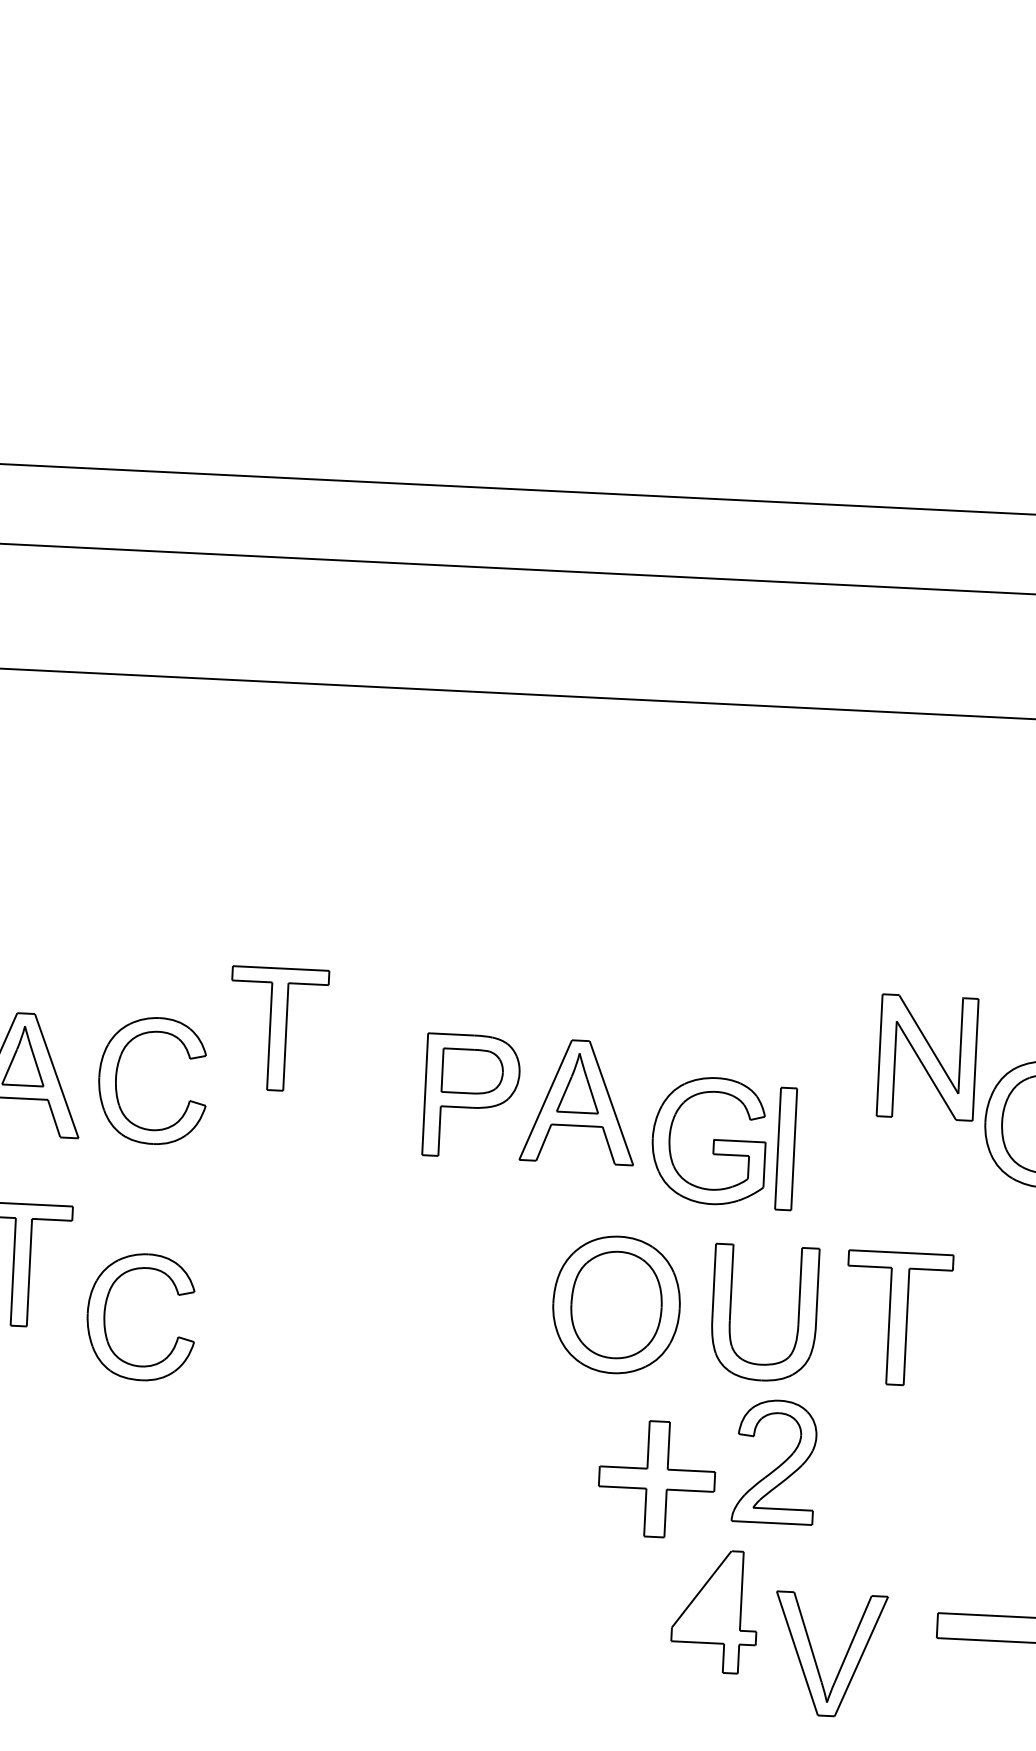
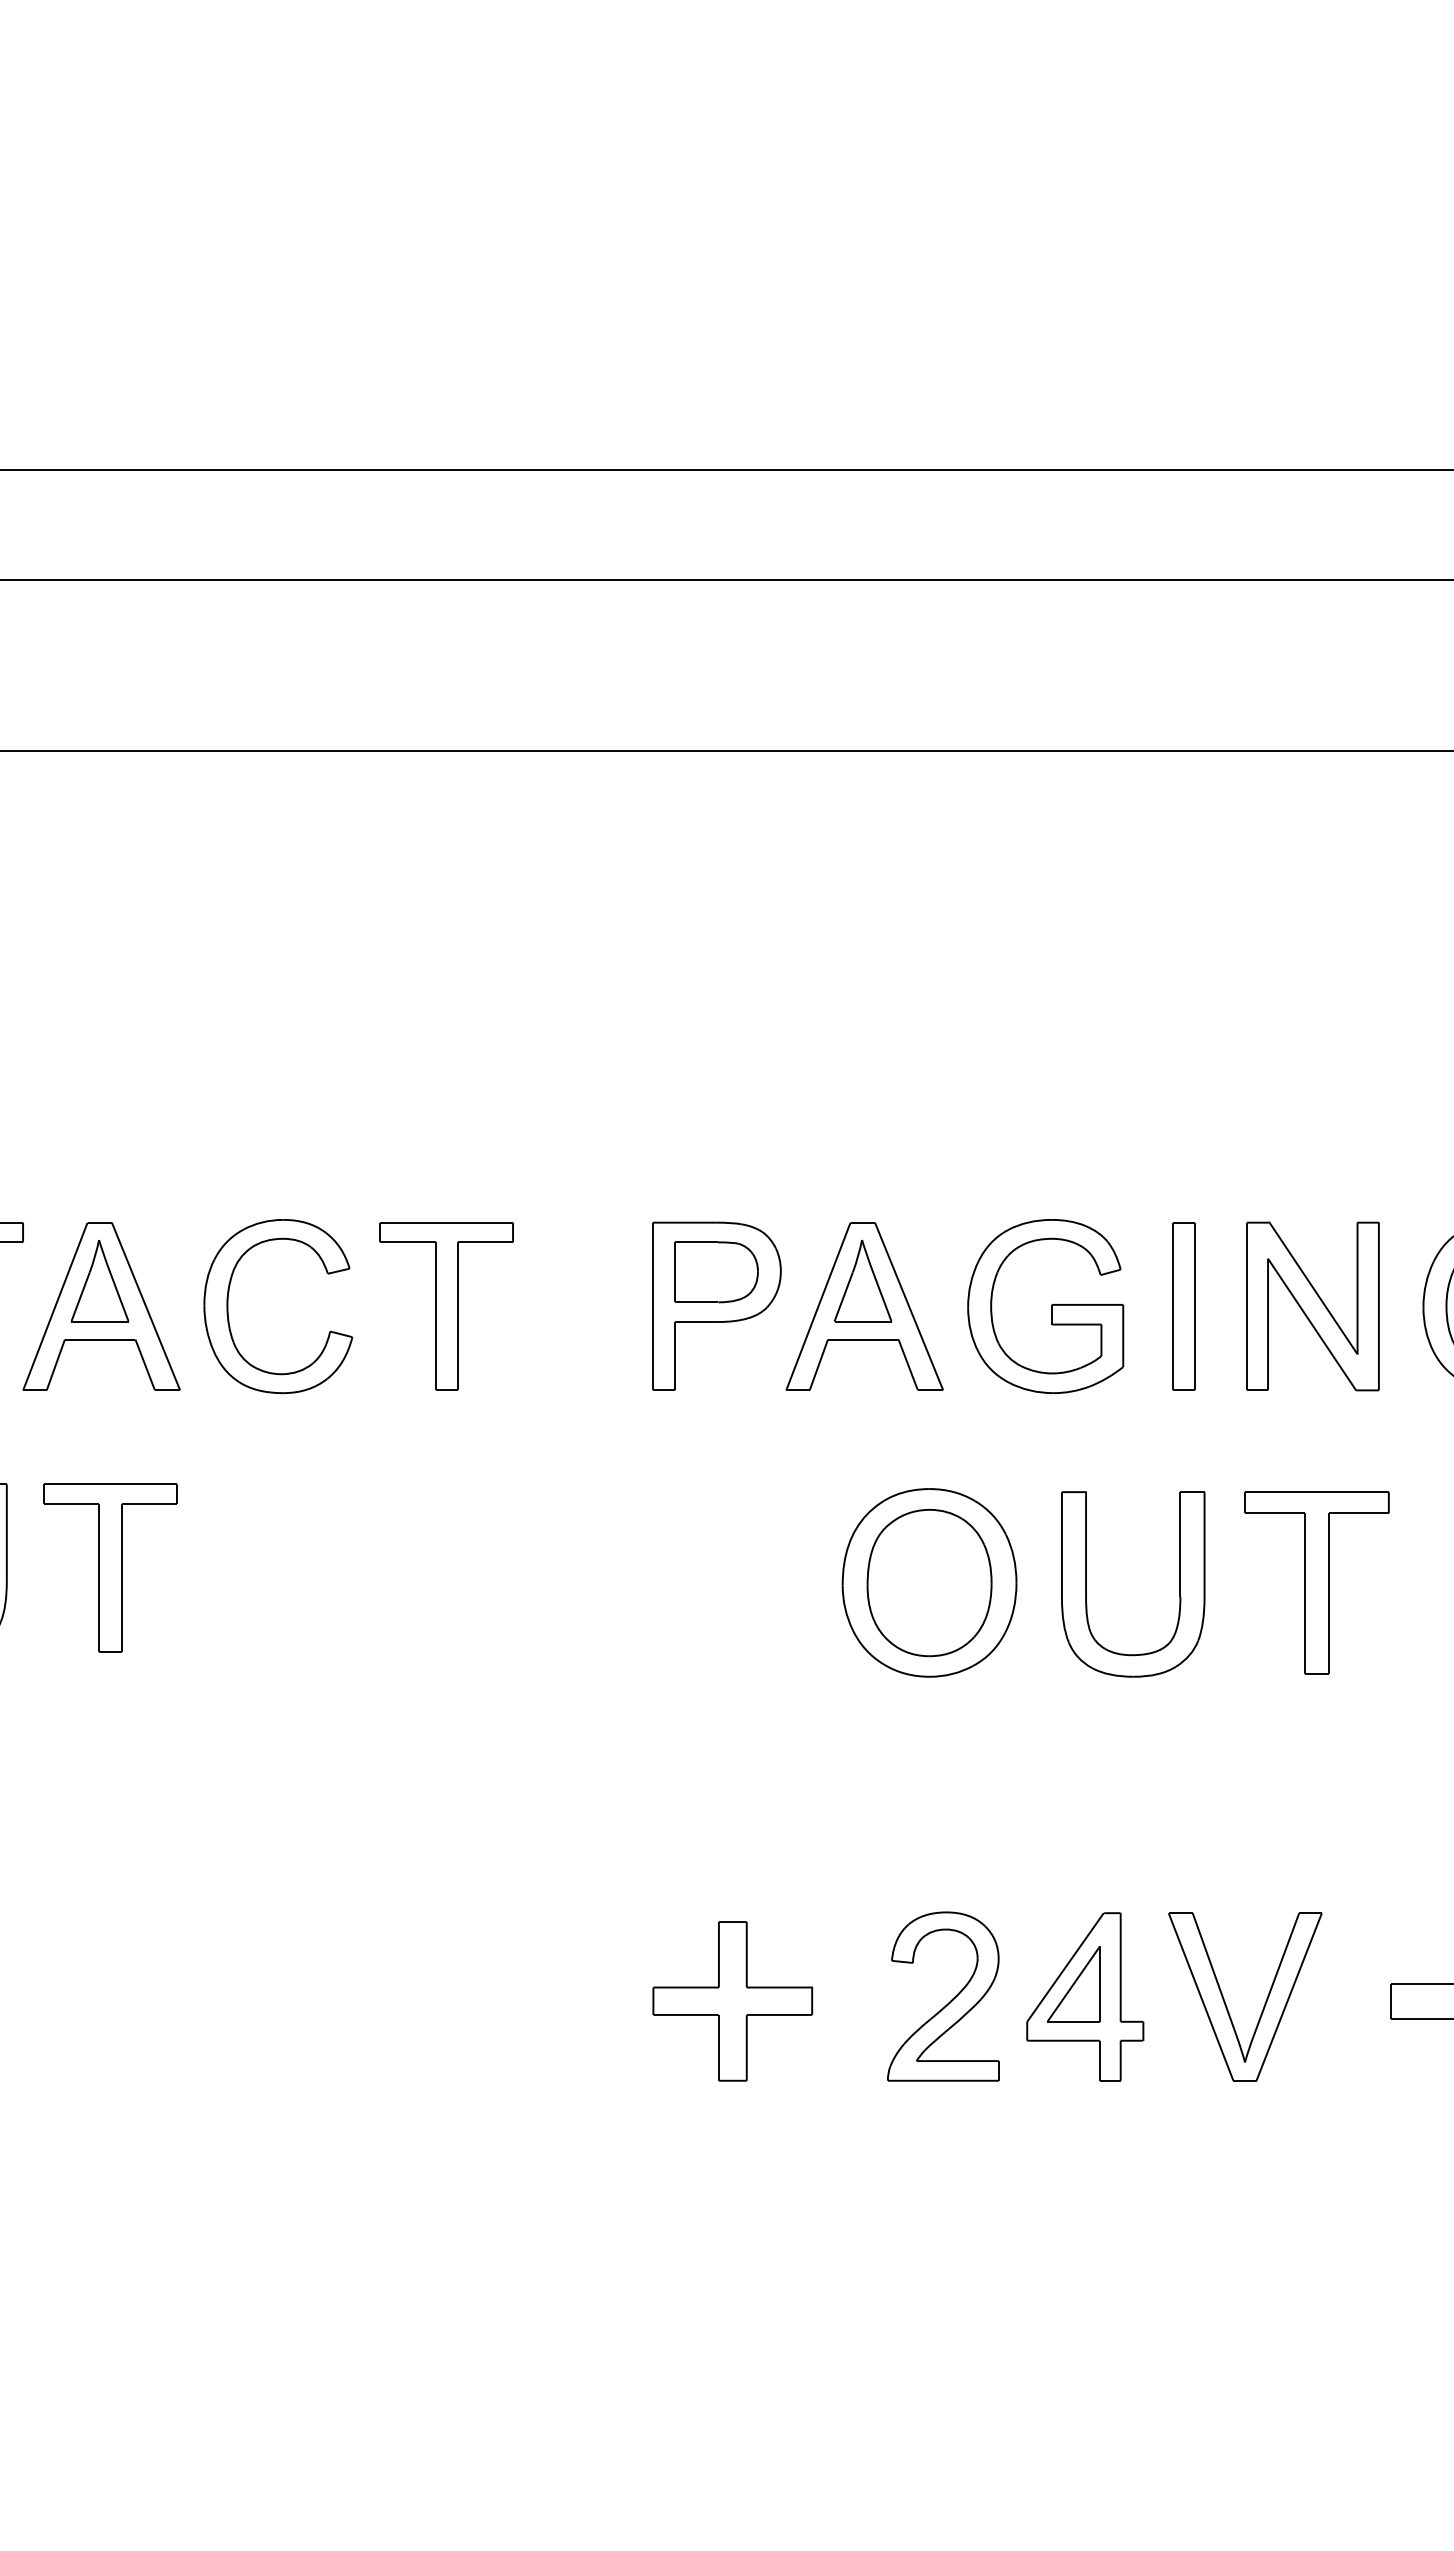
part: (278, 1029) -> (446, 1306), moved
part: (927, 1057) -> (1312, 1306), moved
part: (709, 1140) -> (1045, 1306), moved
part: (785, 1149) -> (1183, 1306), moved
part: (105, 1315) -> (228, 1631), removed
part: (779, 1465) -> (949, 2001), moved
part: (656, 1479) -> (732, 2001), moved
part: (706, 1602) -> (1073, 1984), added
part: (843, 1660) -> (1264, 2003), moved

